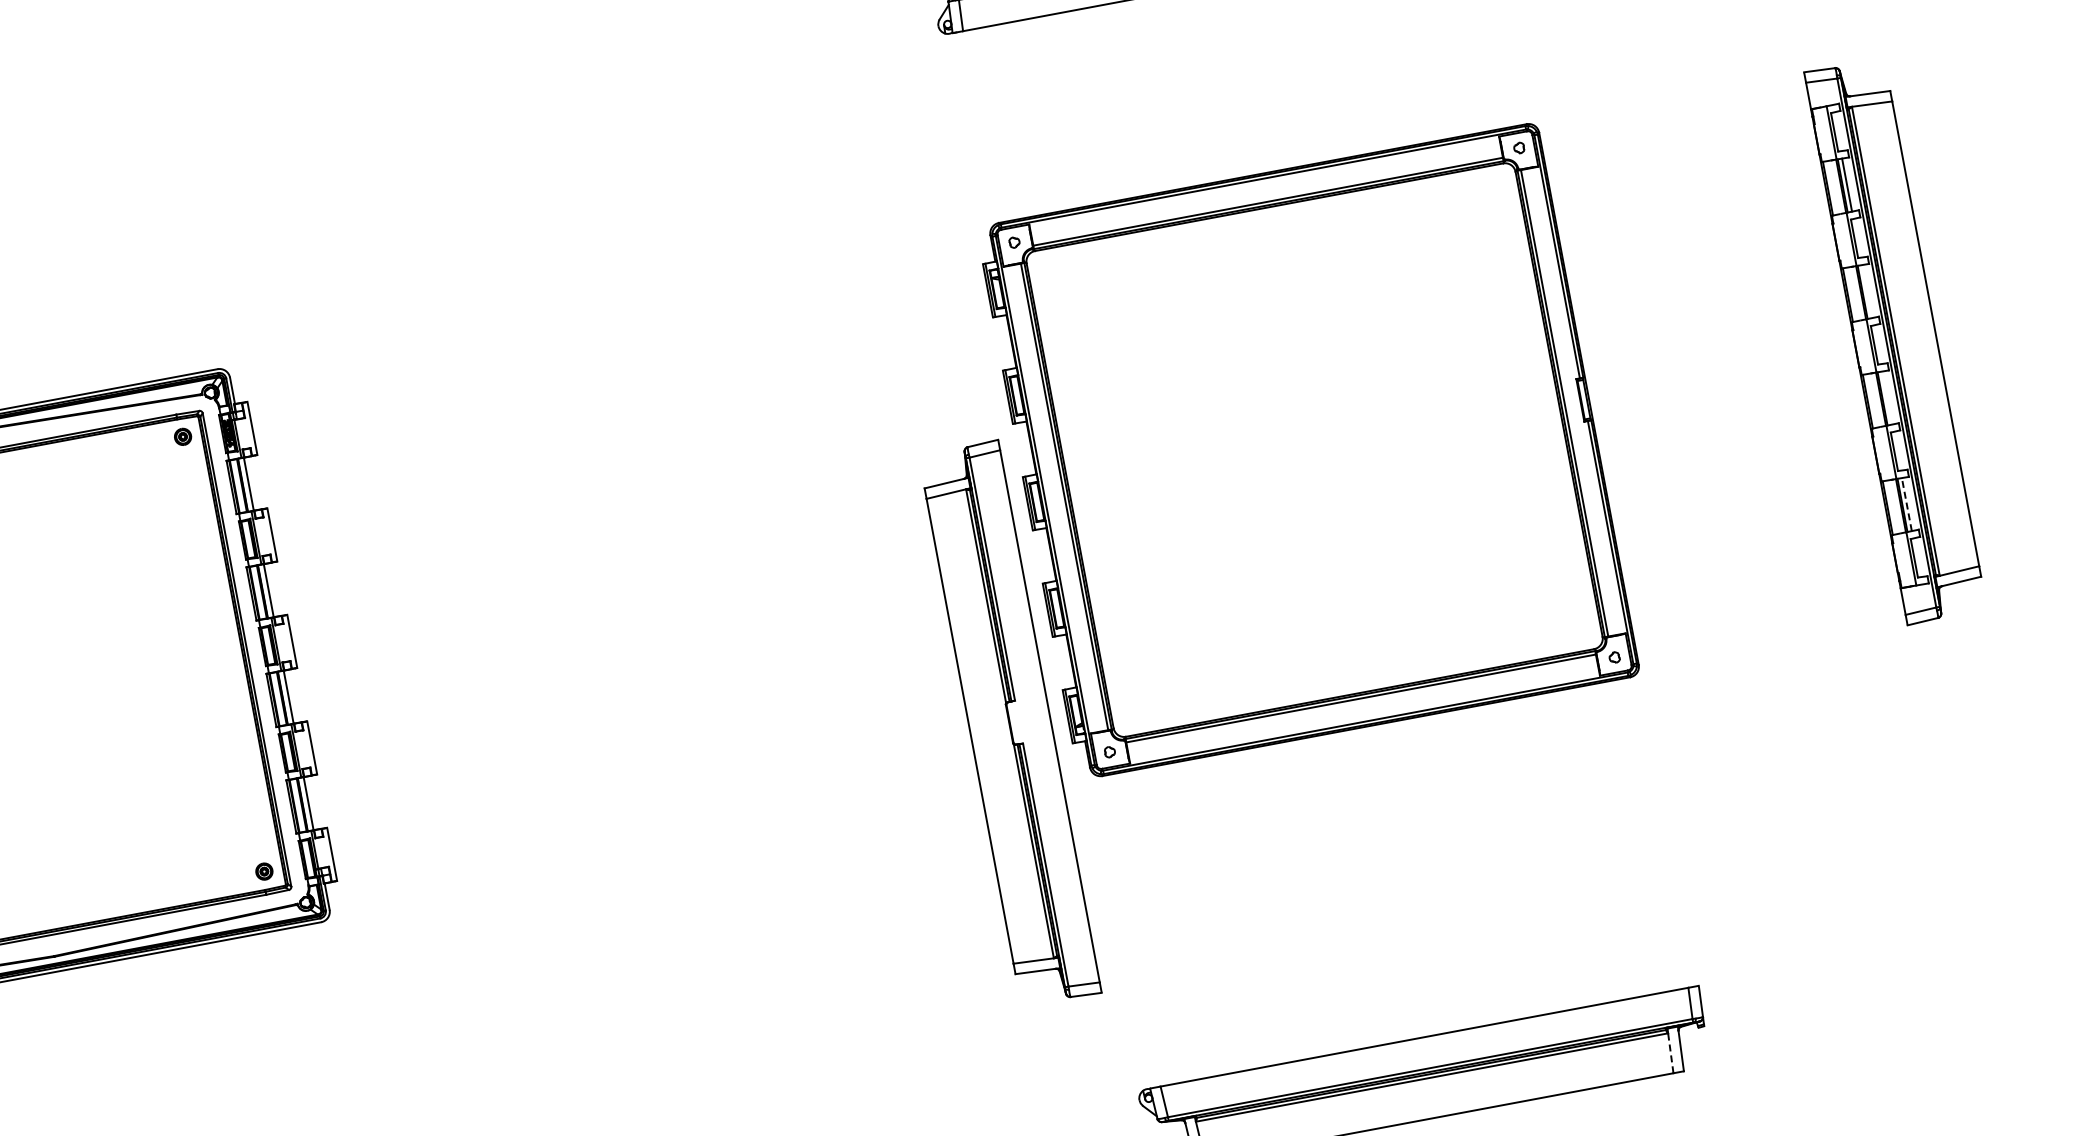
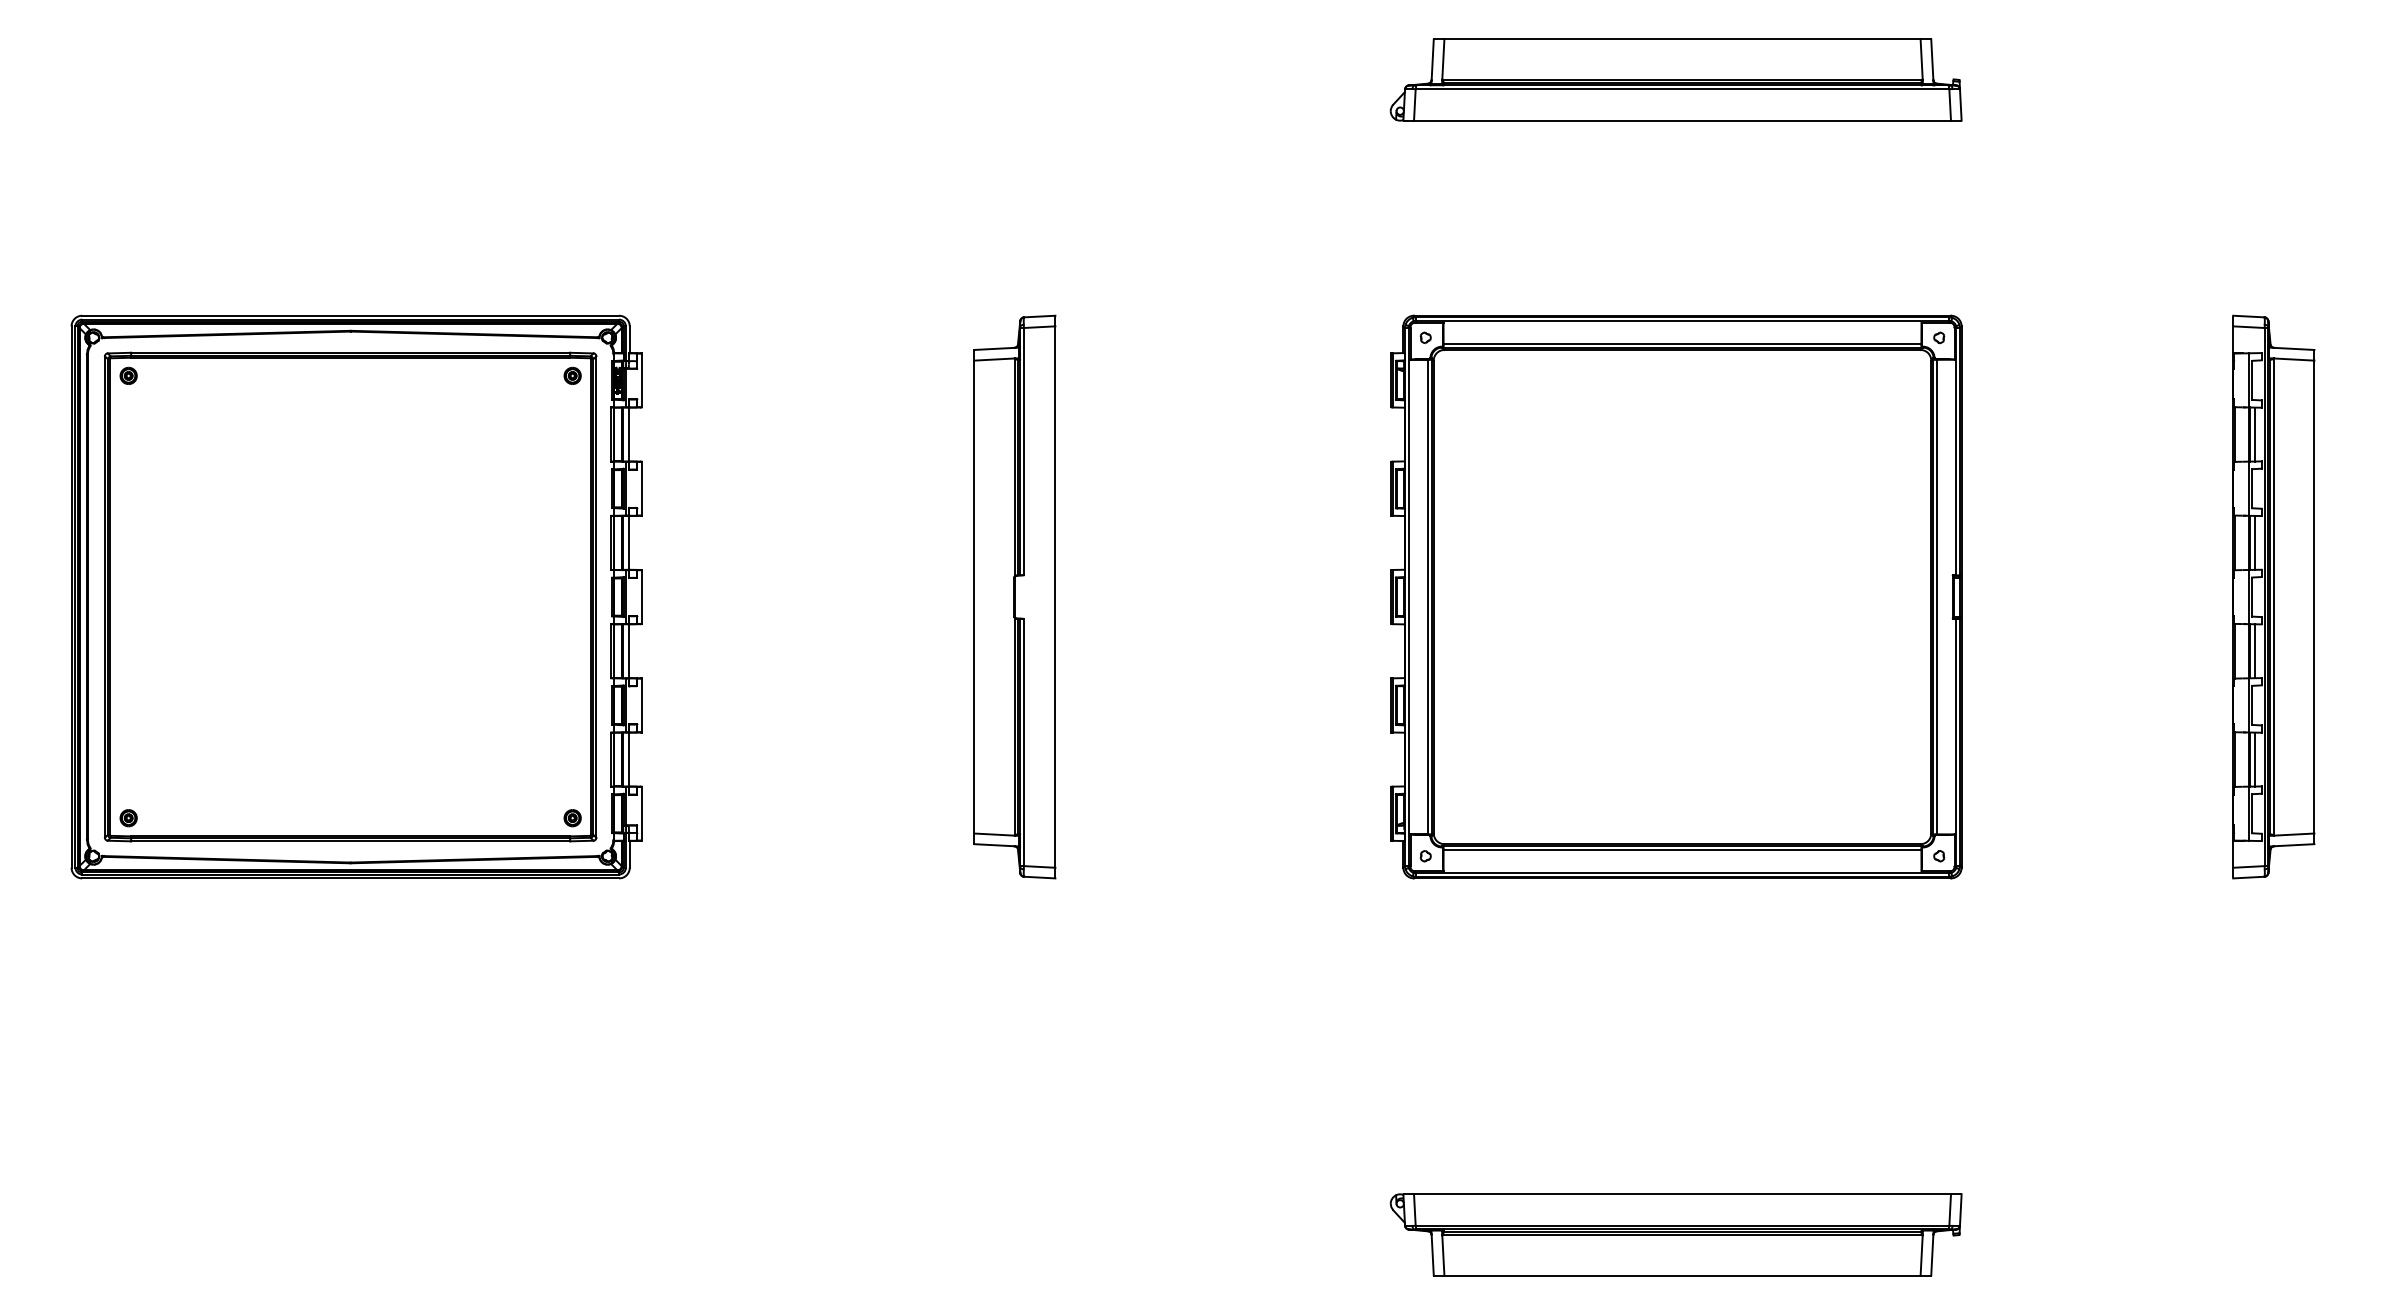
line: (1866, 291) -> (2254, 542), added
line: (1886, 398) -> (2254, 651), added
line: (1906, 504) -> (2254, 759), dashed -> solid
part: (1009, 723) -> (1014, 596), moved
line: (1670, 1053) -> (1921, 1255), dashed -> solid

